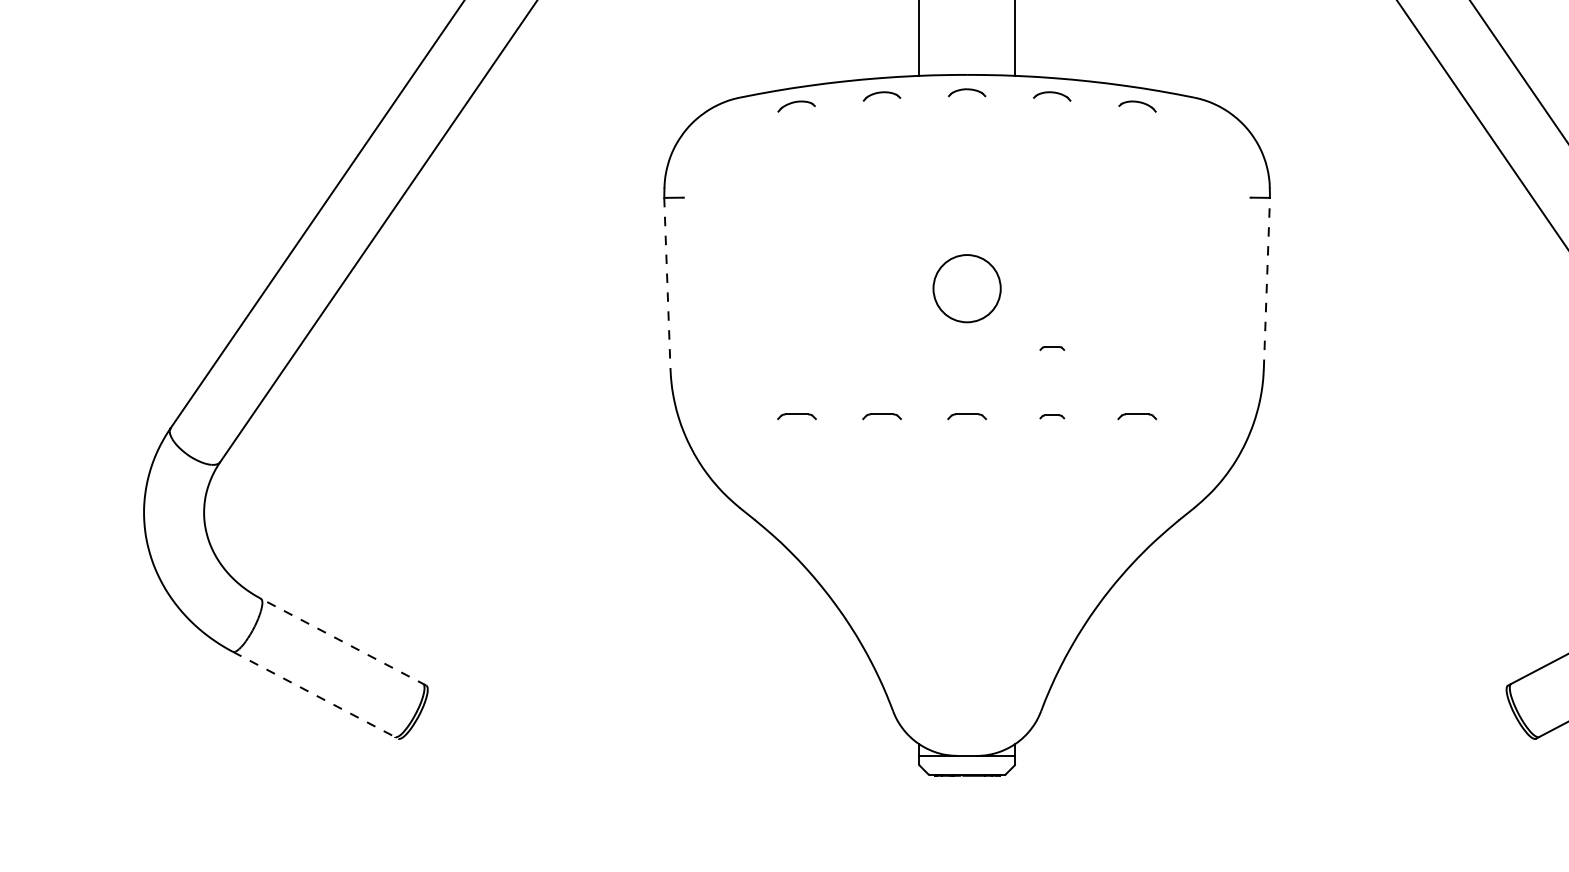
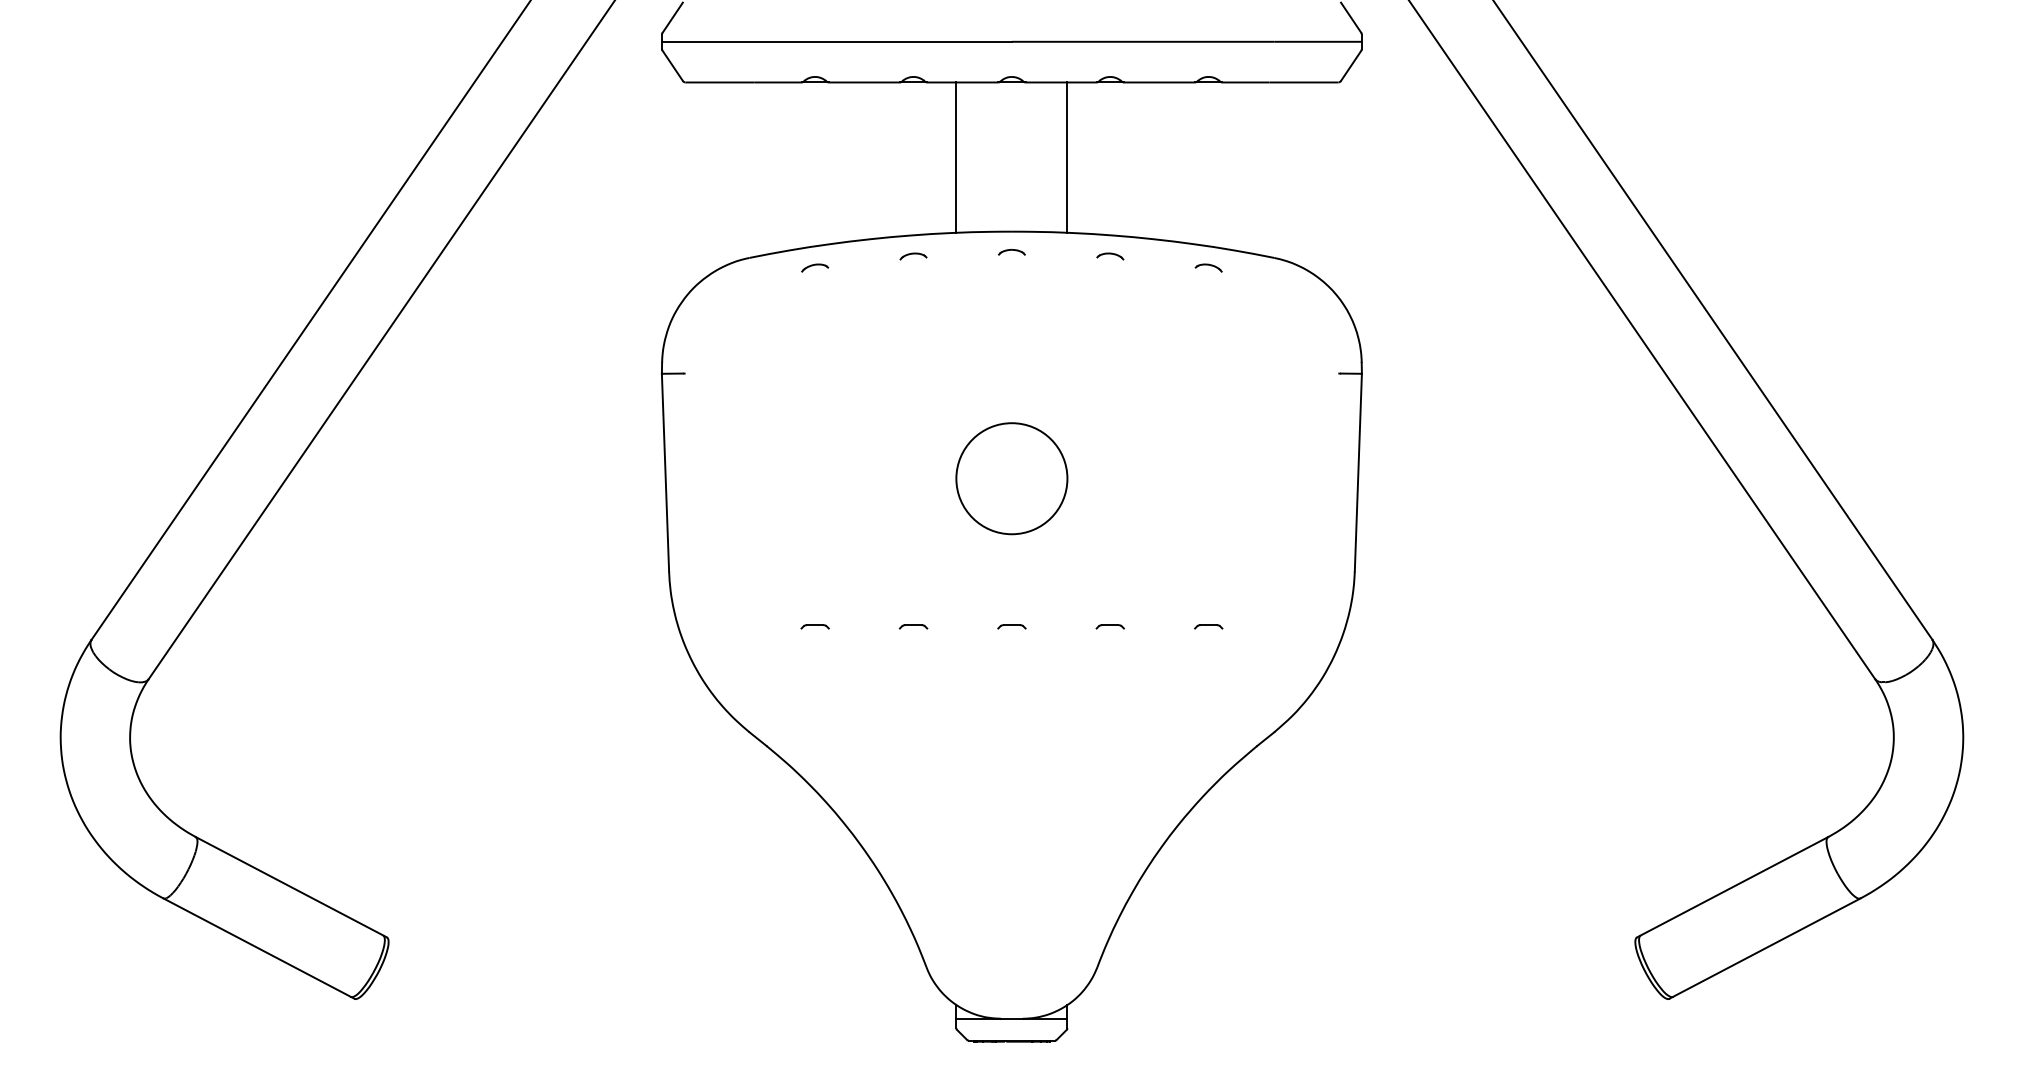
part: (966, 92) -> (1011, 252), size x0.62
part: (881, 96) -> (913, 256), size x0.62
part: (1052, 96) -> (1110, 256), size x0.62
part: (797, 105) -> (815, 267), size x0.62
part: (1137, 105) -> (1208, 267), size x0.62
line: (667, 283) -> (665, 472), dashed -> solid
line: (1267, 283) -> (1358, 472), dashed -> solid
circle: (966, 288) -> (1011, 478), size x1.43
part: (1051, 348) -> (1109, 547), removed
part: (796, 416) -> (814, 626), size x0.62
part: (881, 416) -> (913, 626), size x0.62
part: (966, 416) -> (1011, 626), size x0.62
part: (1137, 416) -> (1208, 626), size x0.62
line: (343, 642) -> (291, 887), dashed -> solid
line: (316, 695) -> (259, 948), dashed -> solid

